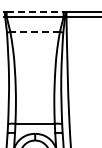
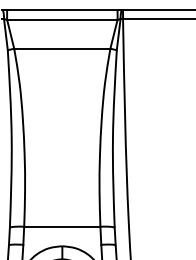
line: (35, 11) -> (63, 9), dashed -> solid
line: (35, 31) -> (63, 47), dashed -> solid

